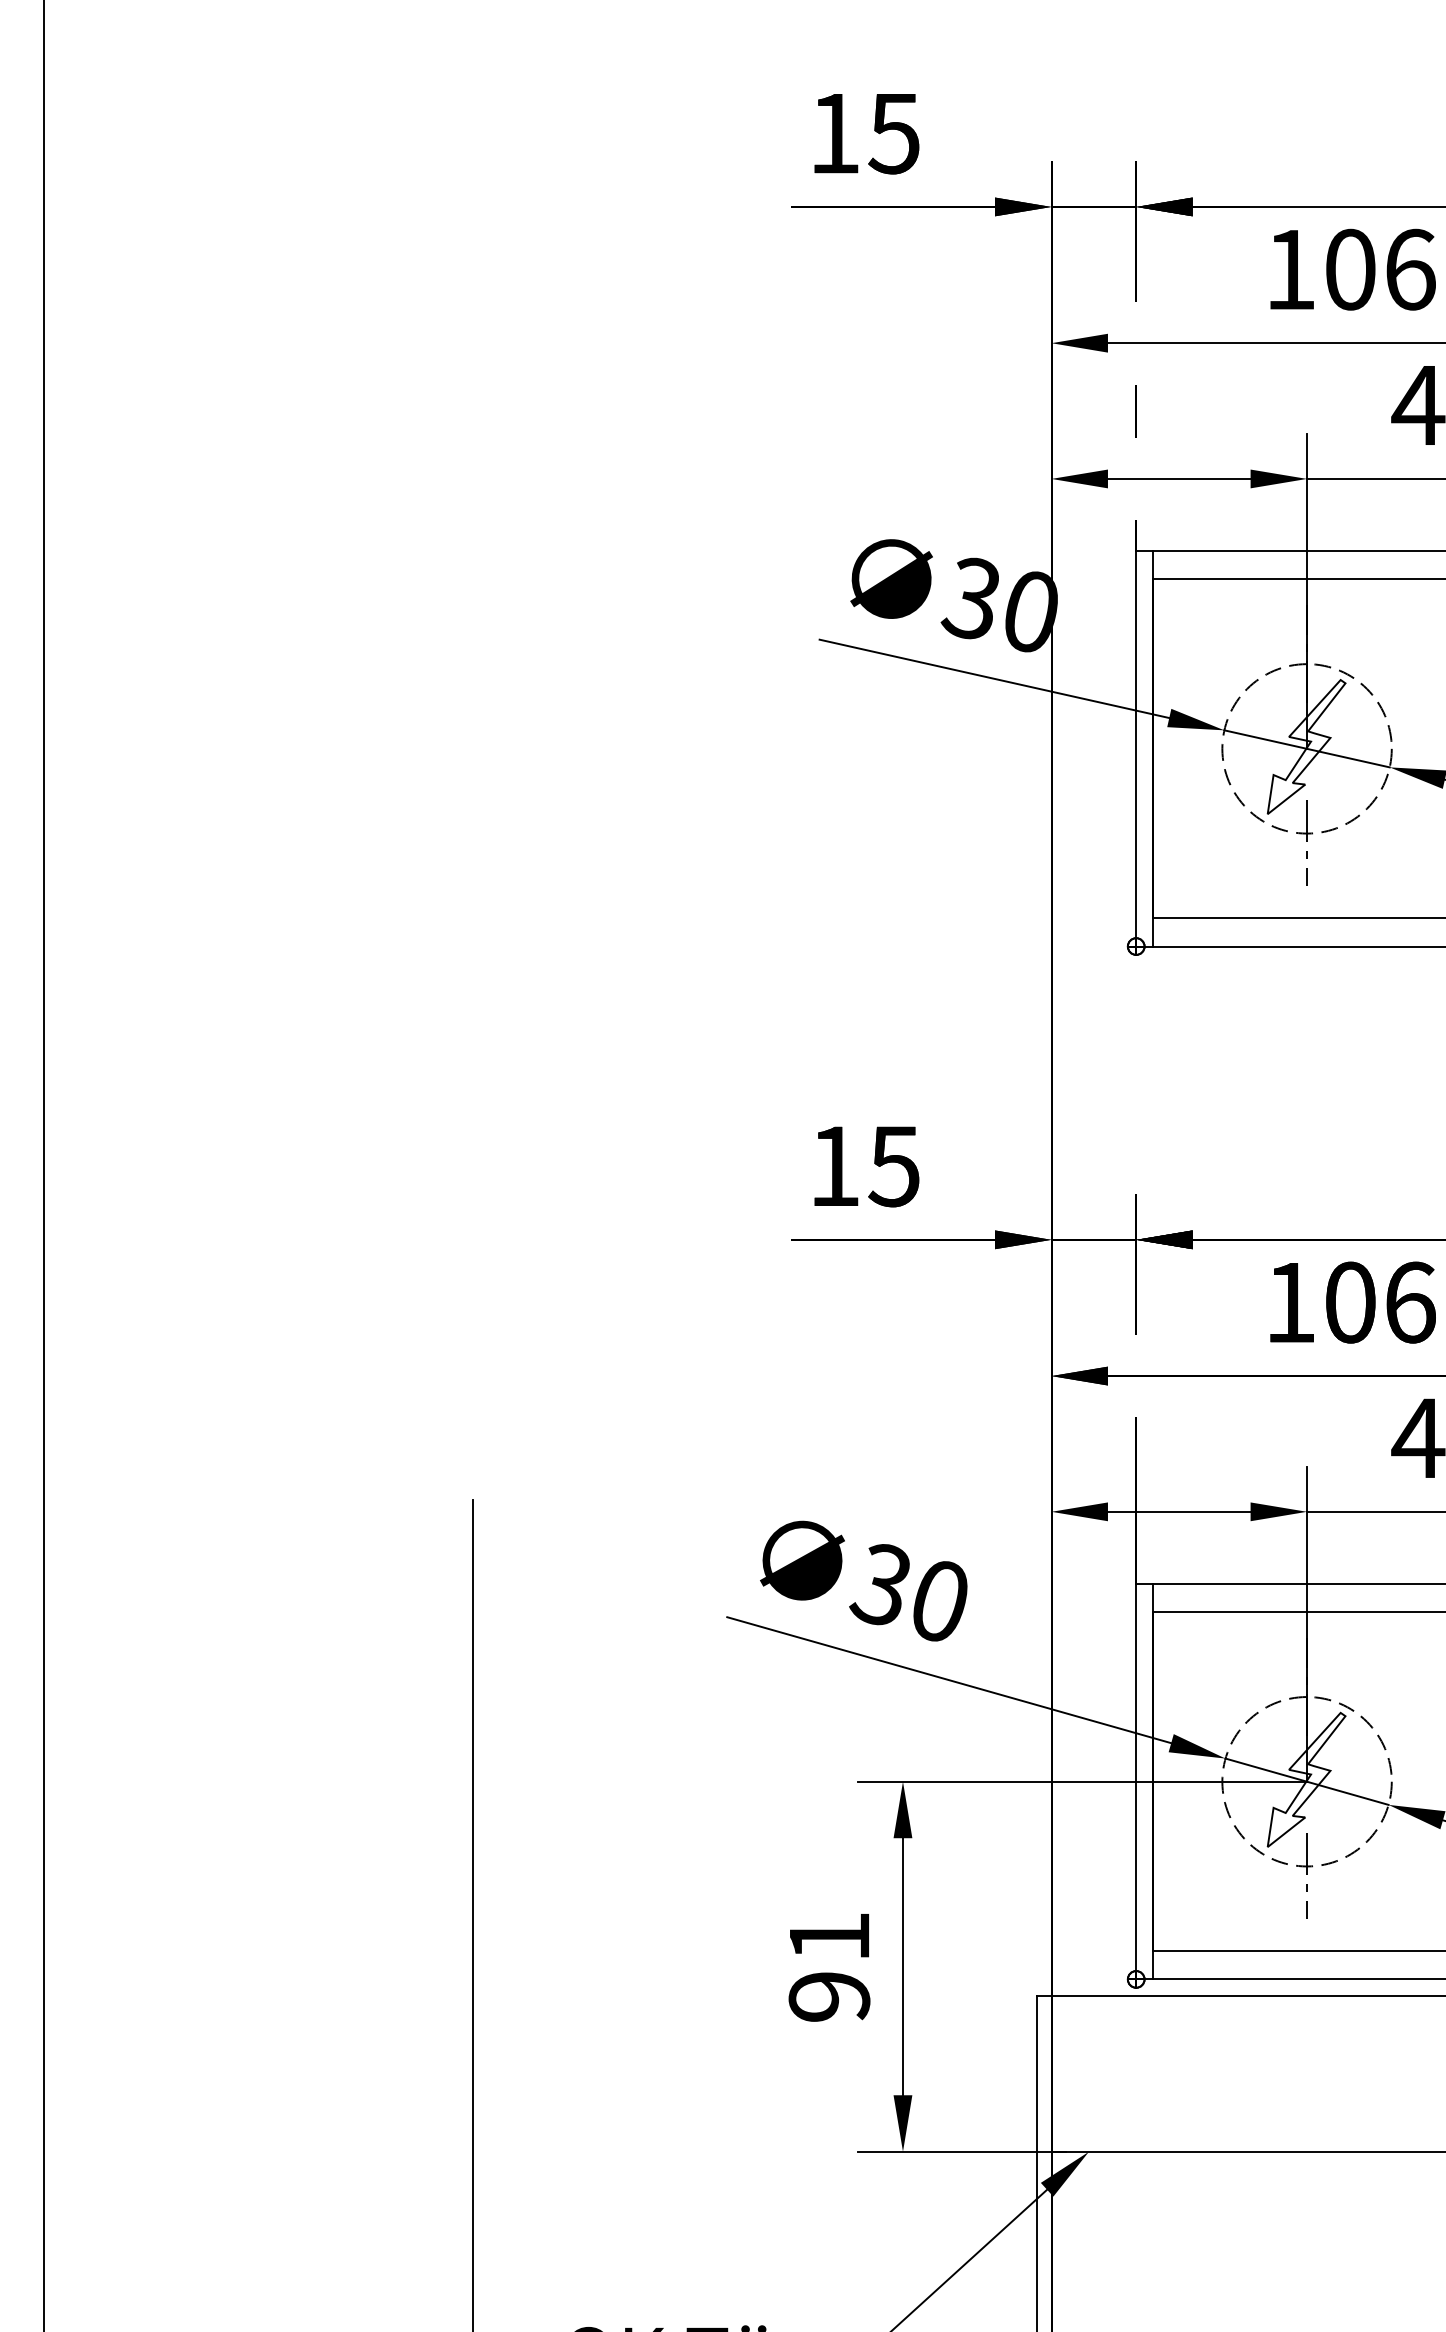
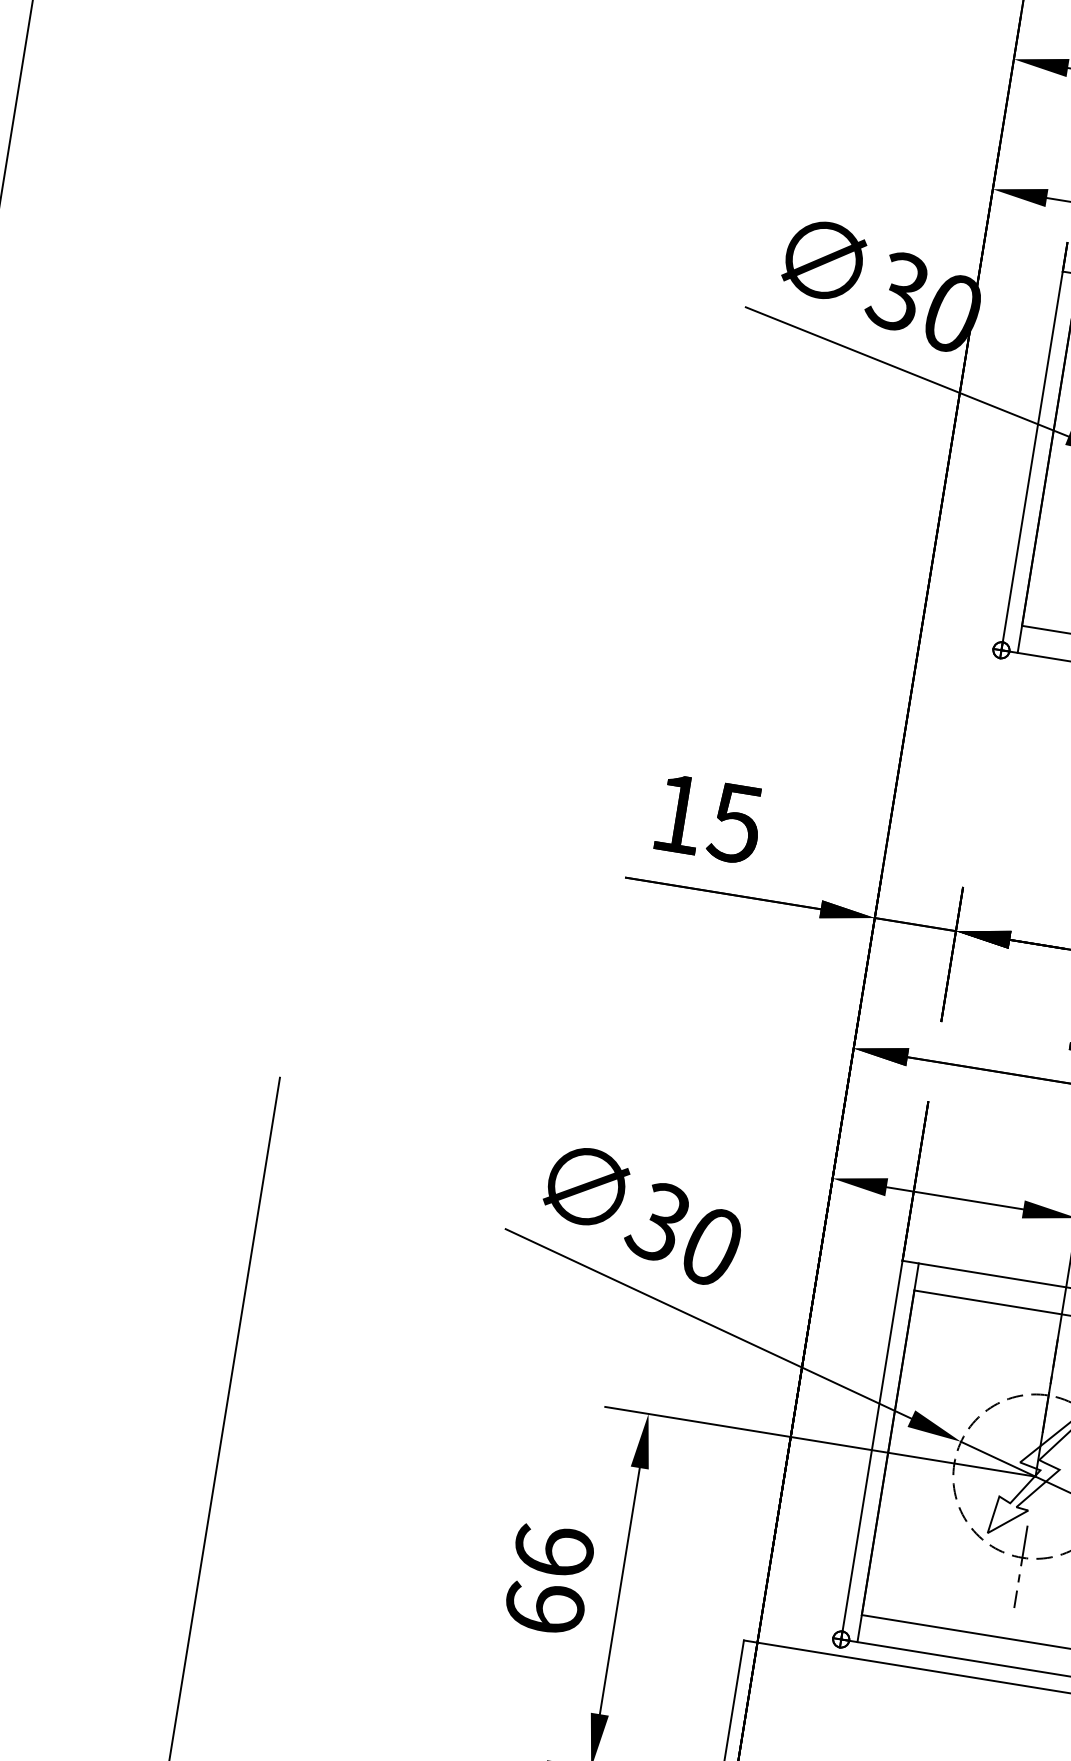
text: (829, 1966) -> (549, 1579), 91 -> 66

